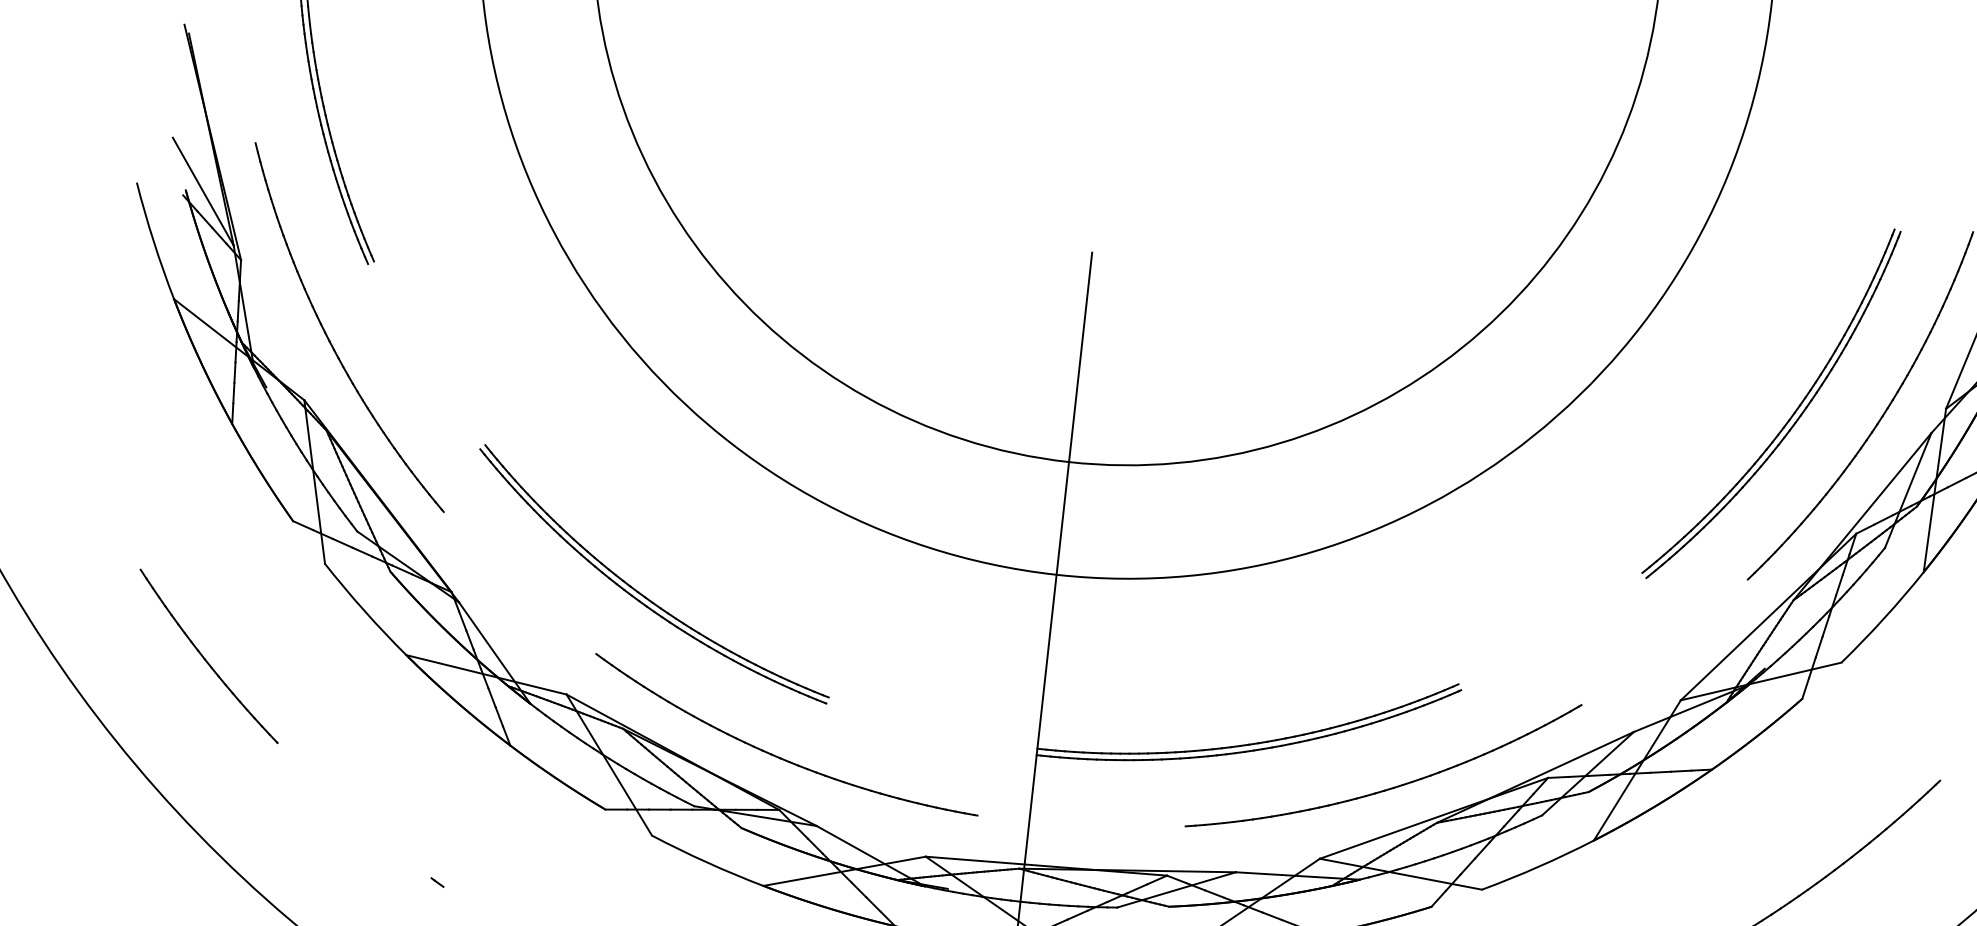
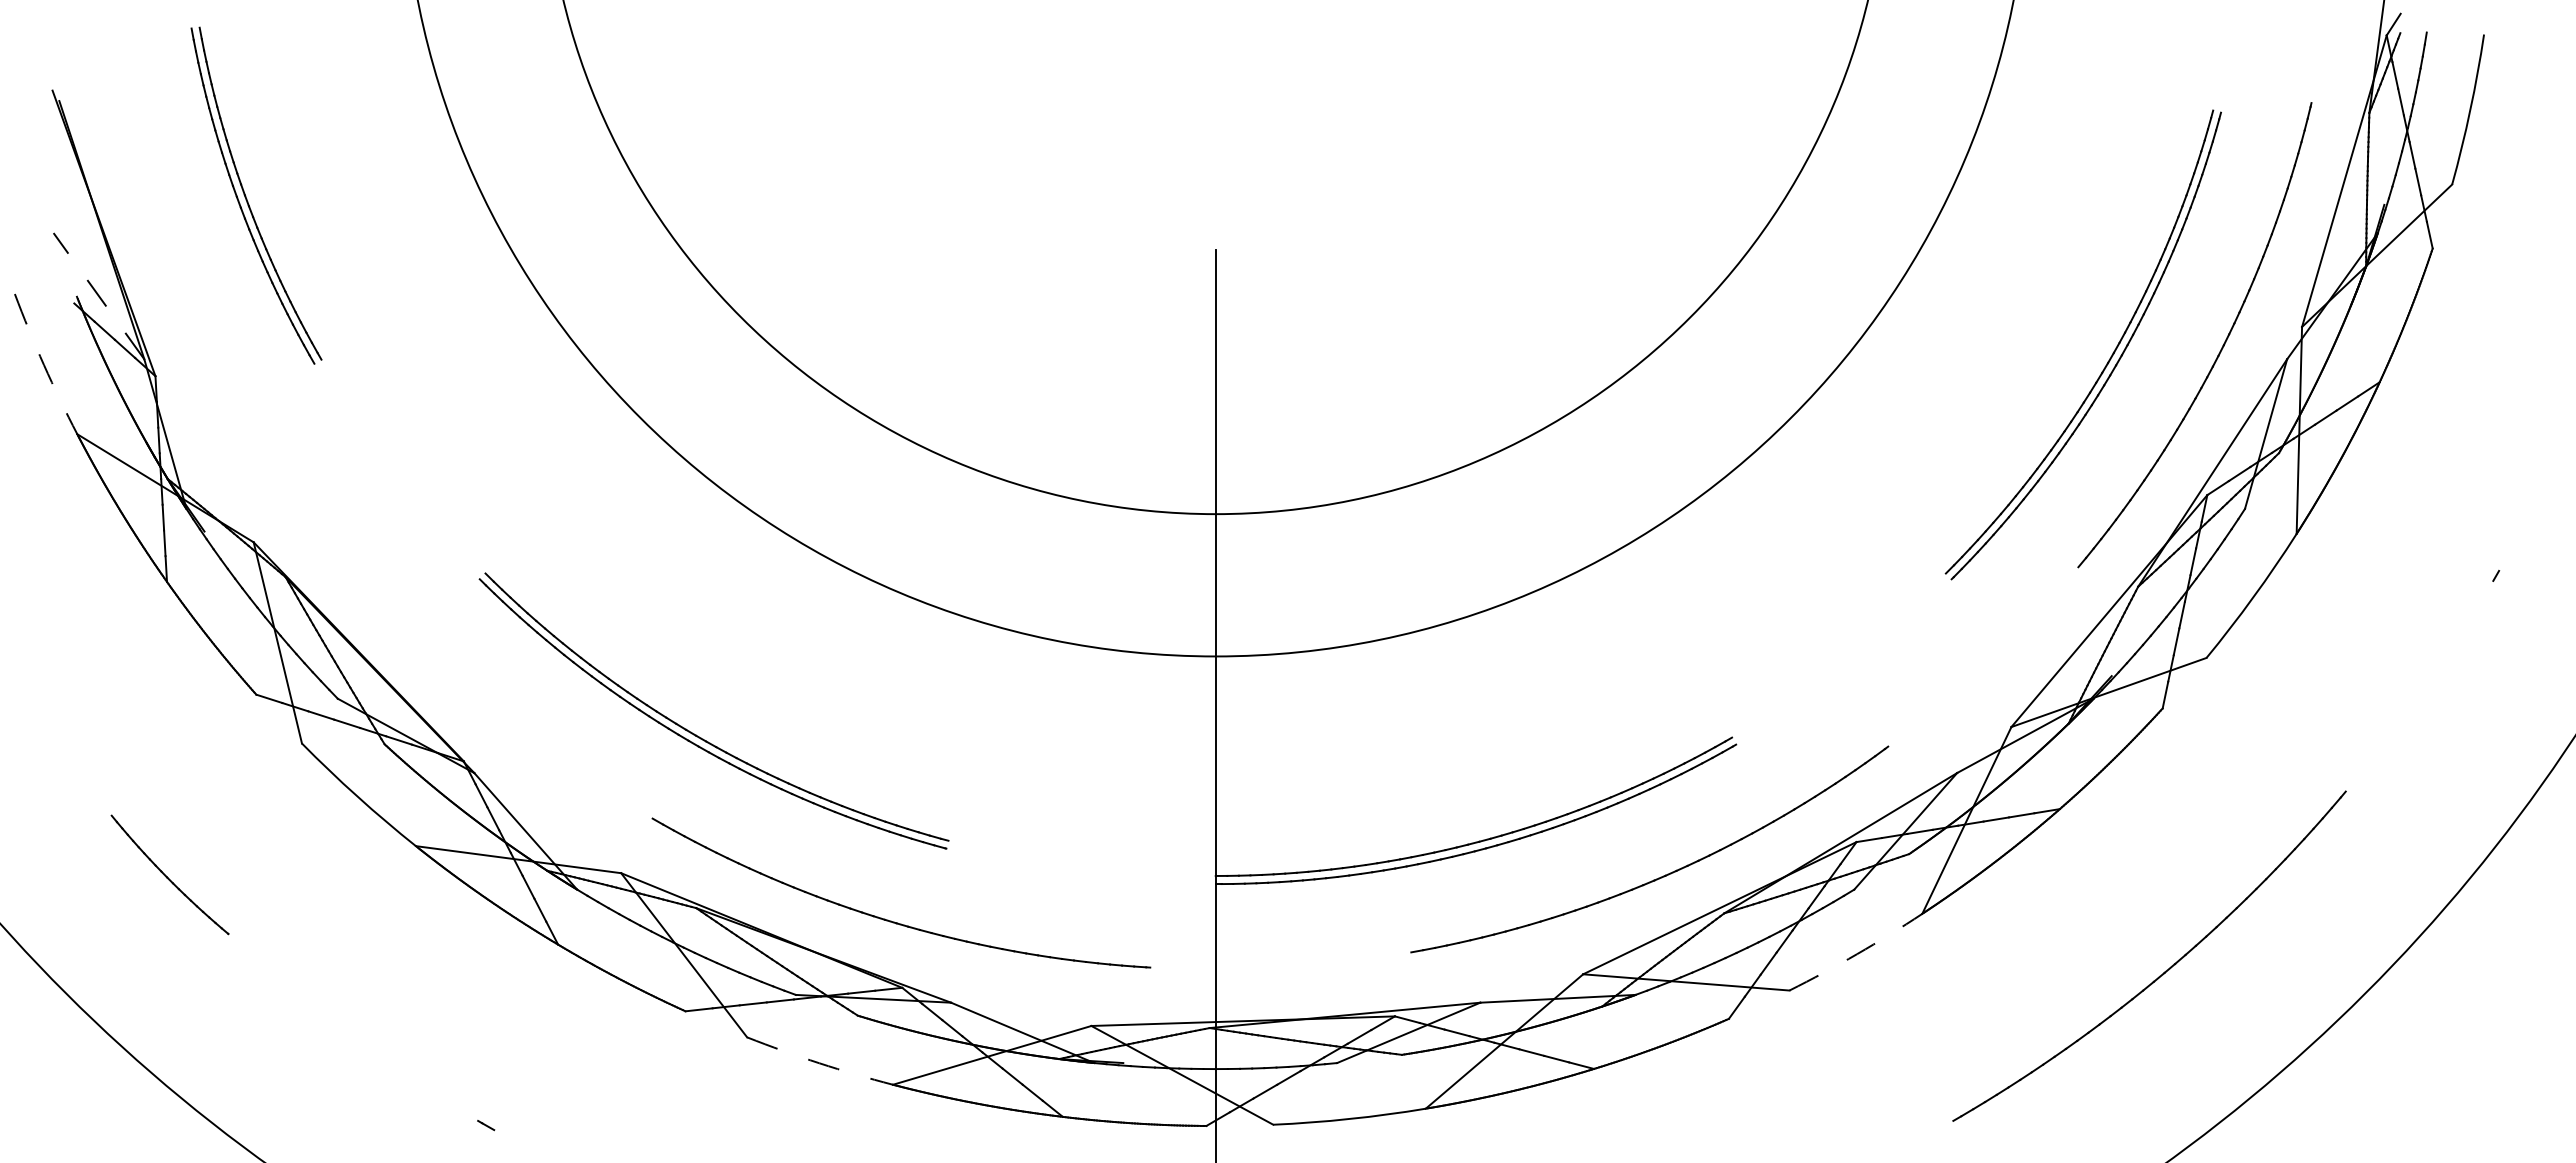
line: (202, 191) -> (98, 296), solid -> dashed
arc: (154, 241) -> (44, 365), solid -> dashed
part: (329, 338) -> (276, 462), removed
part: (208, 656) -> (169, 874), size x0.6
arc: (707, 862) -> (819, 1063), solid -> dashed
arc: (1538, 867) -> (1857, 954), solid -> dashed

